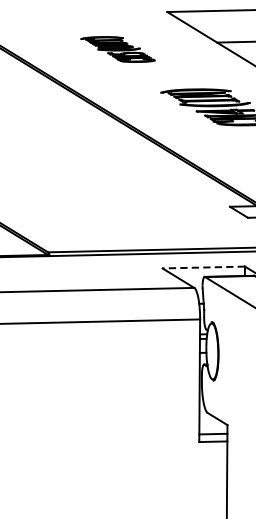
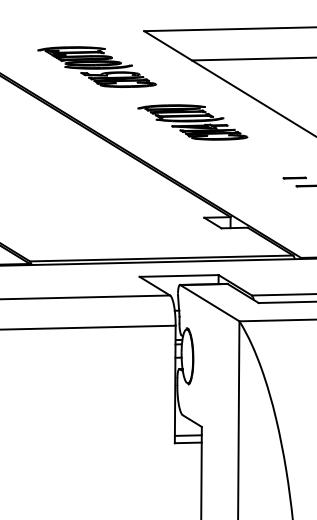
part: (117, 48) -> (96, 66), size x1.67
line: (203, 267) -> (178, 275), dashed -> solid

